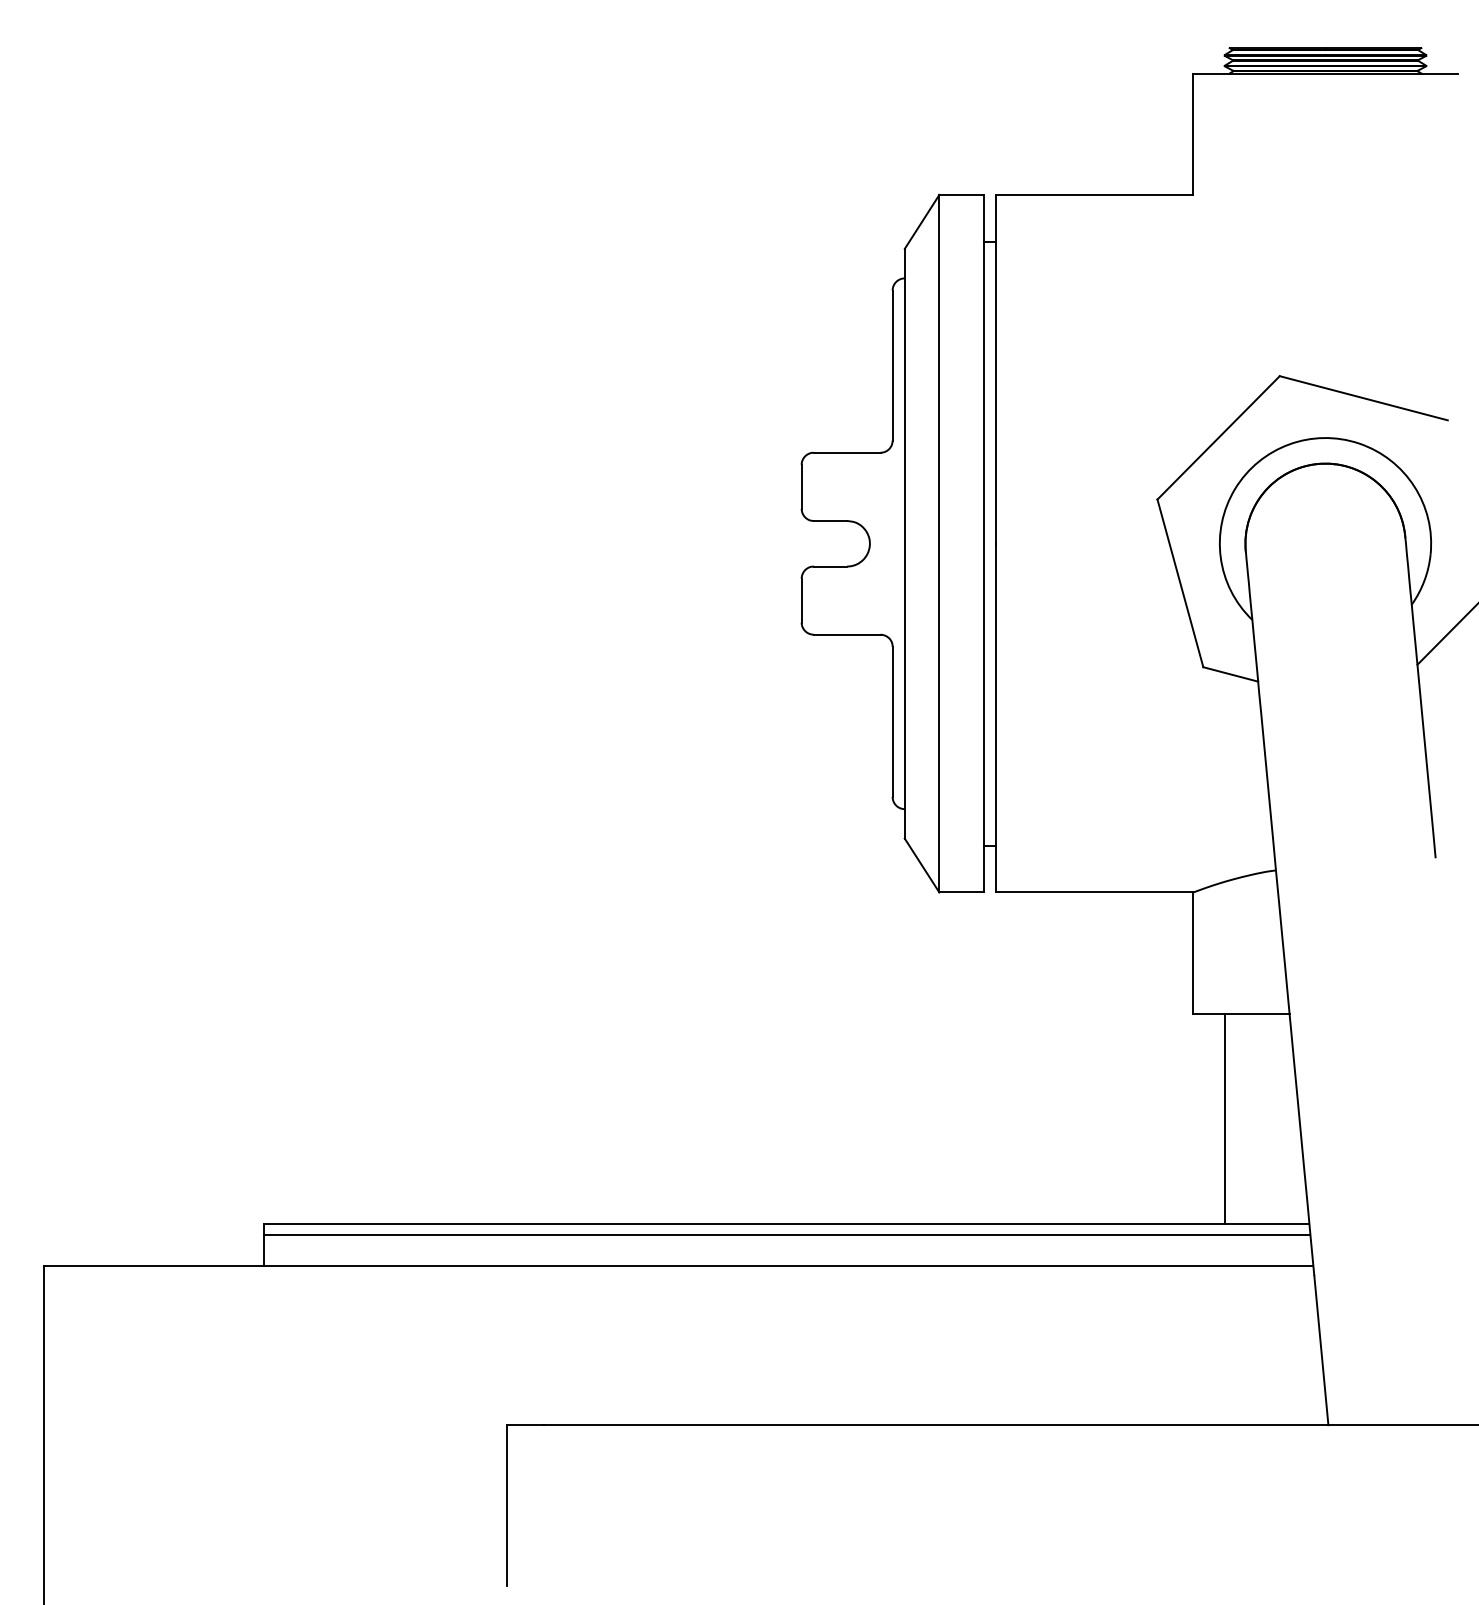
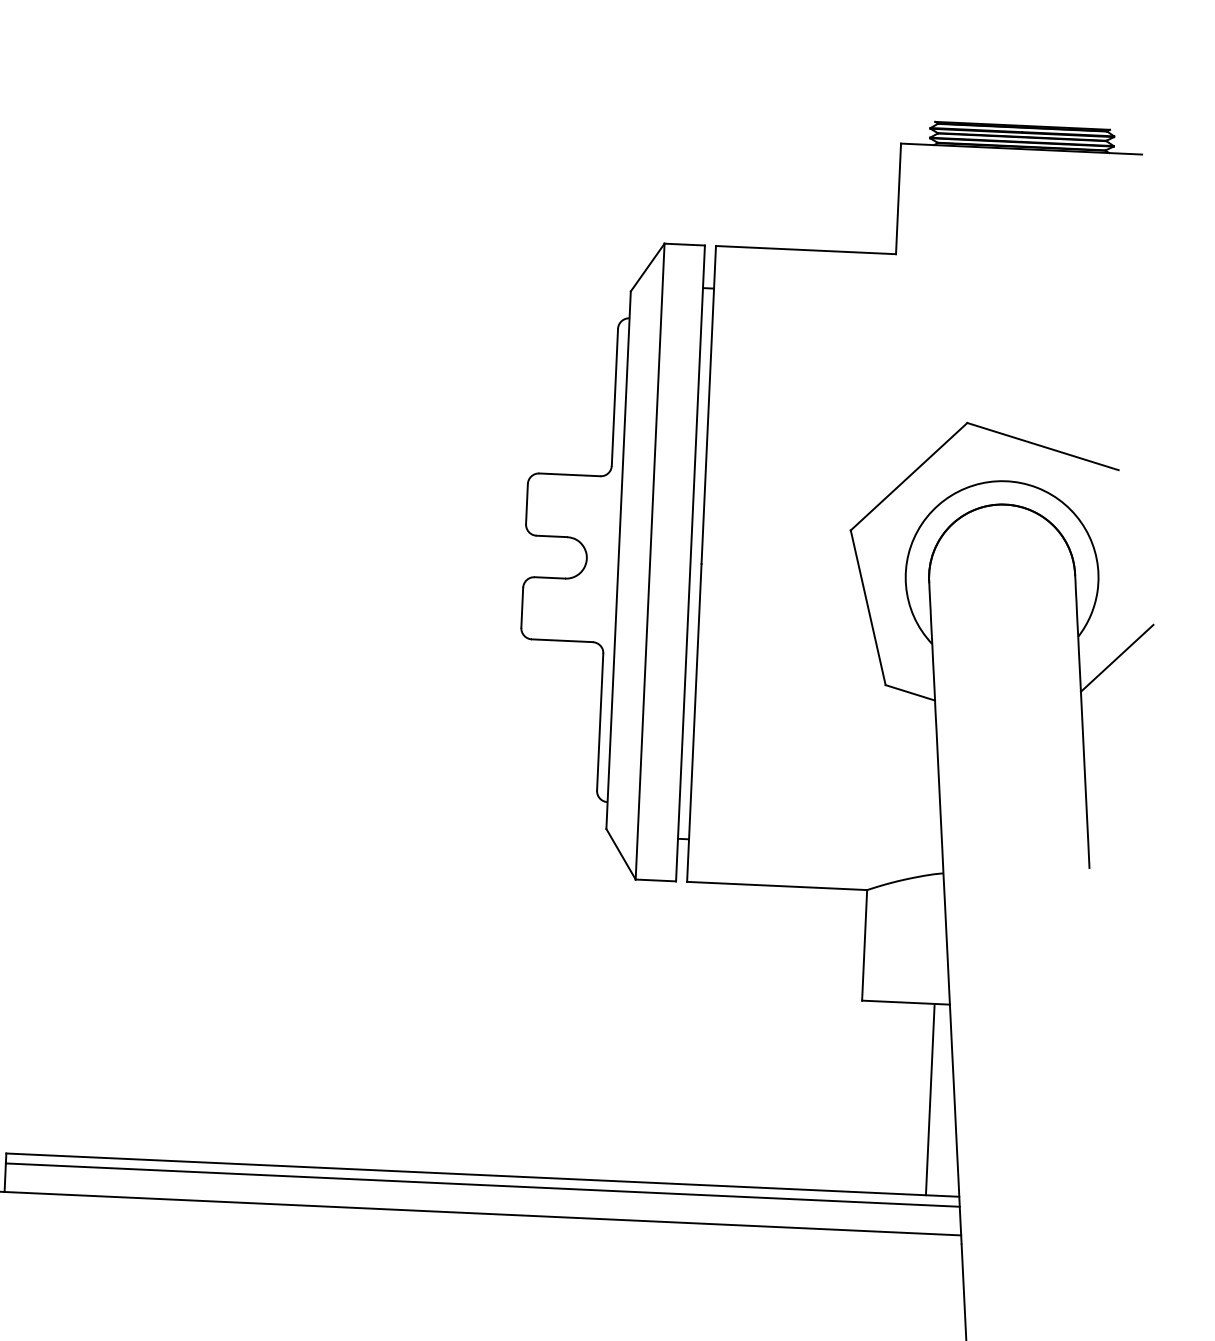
line: (1224, 1118) -> (930, 1099), moved

